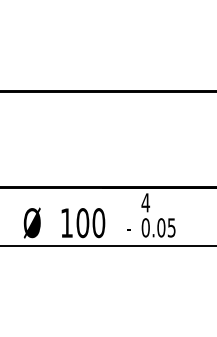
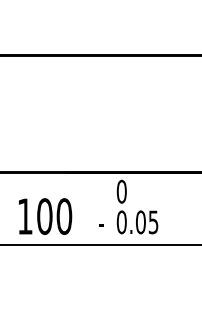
text: (145, 202) -> (121, 191), 4 -> 0

